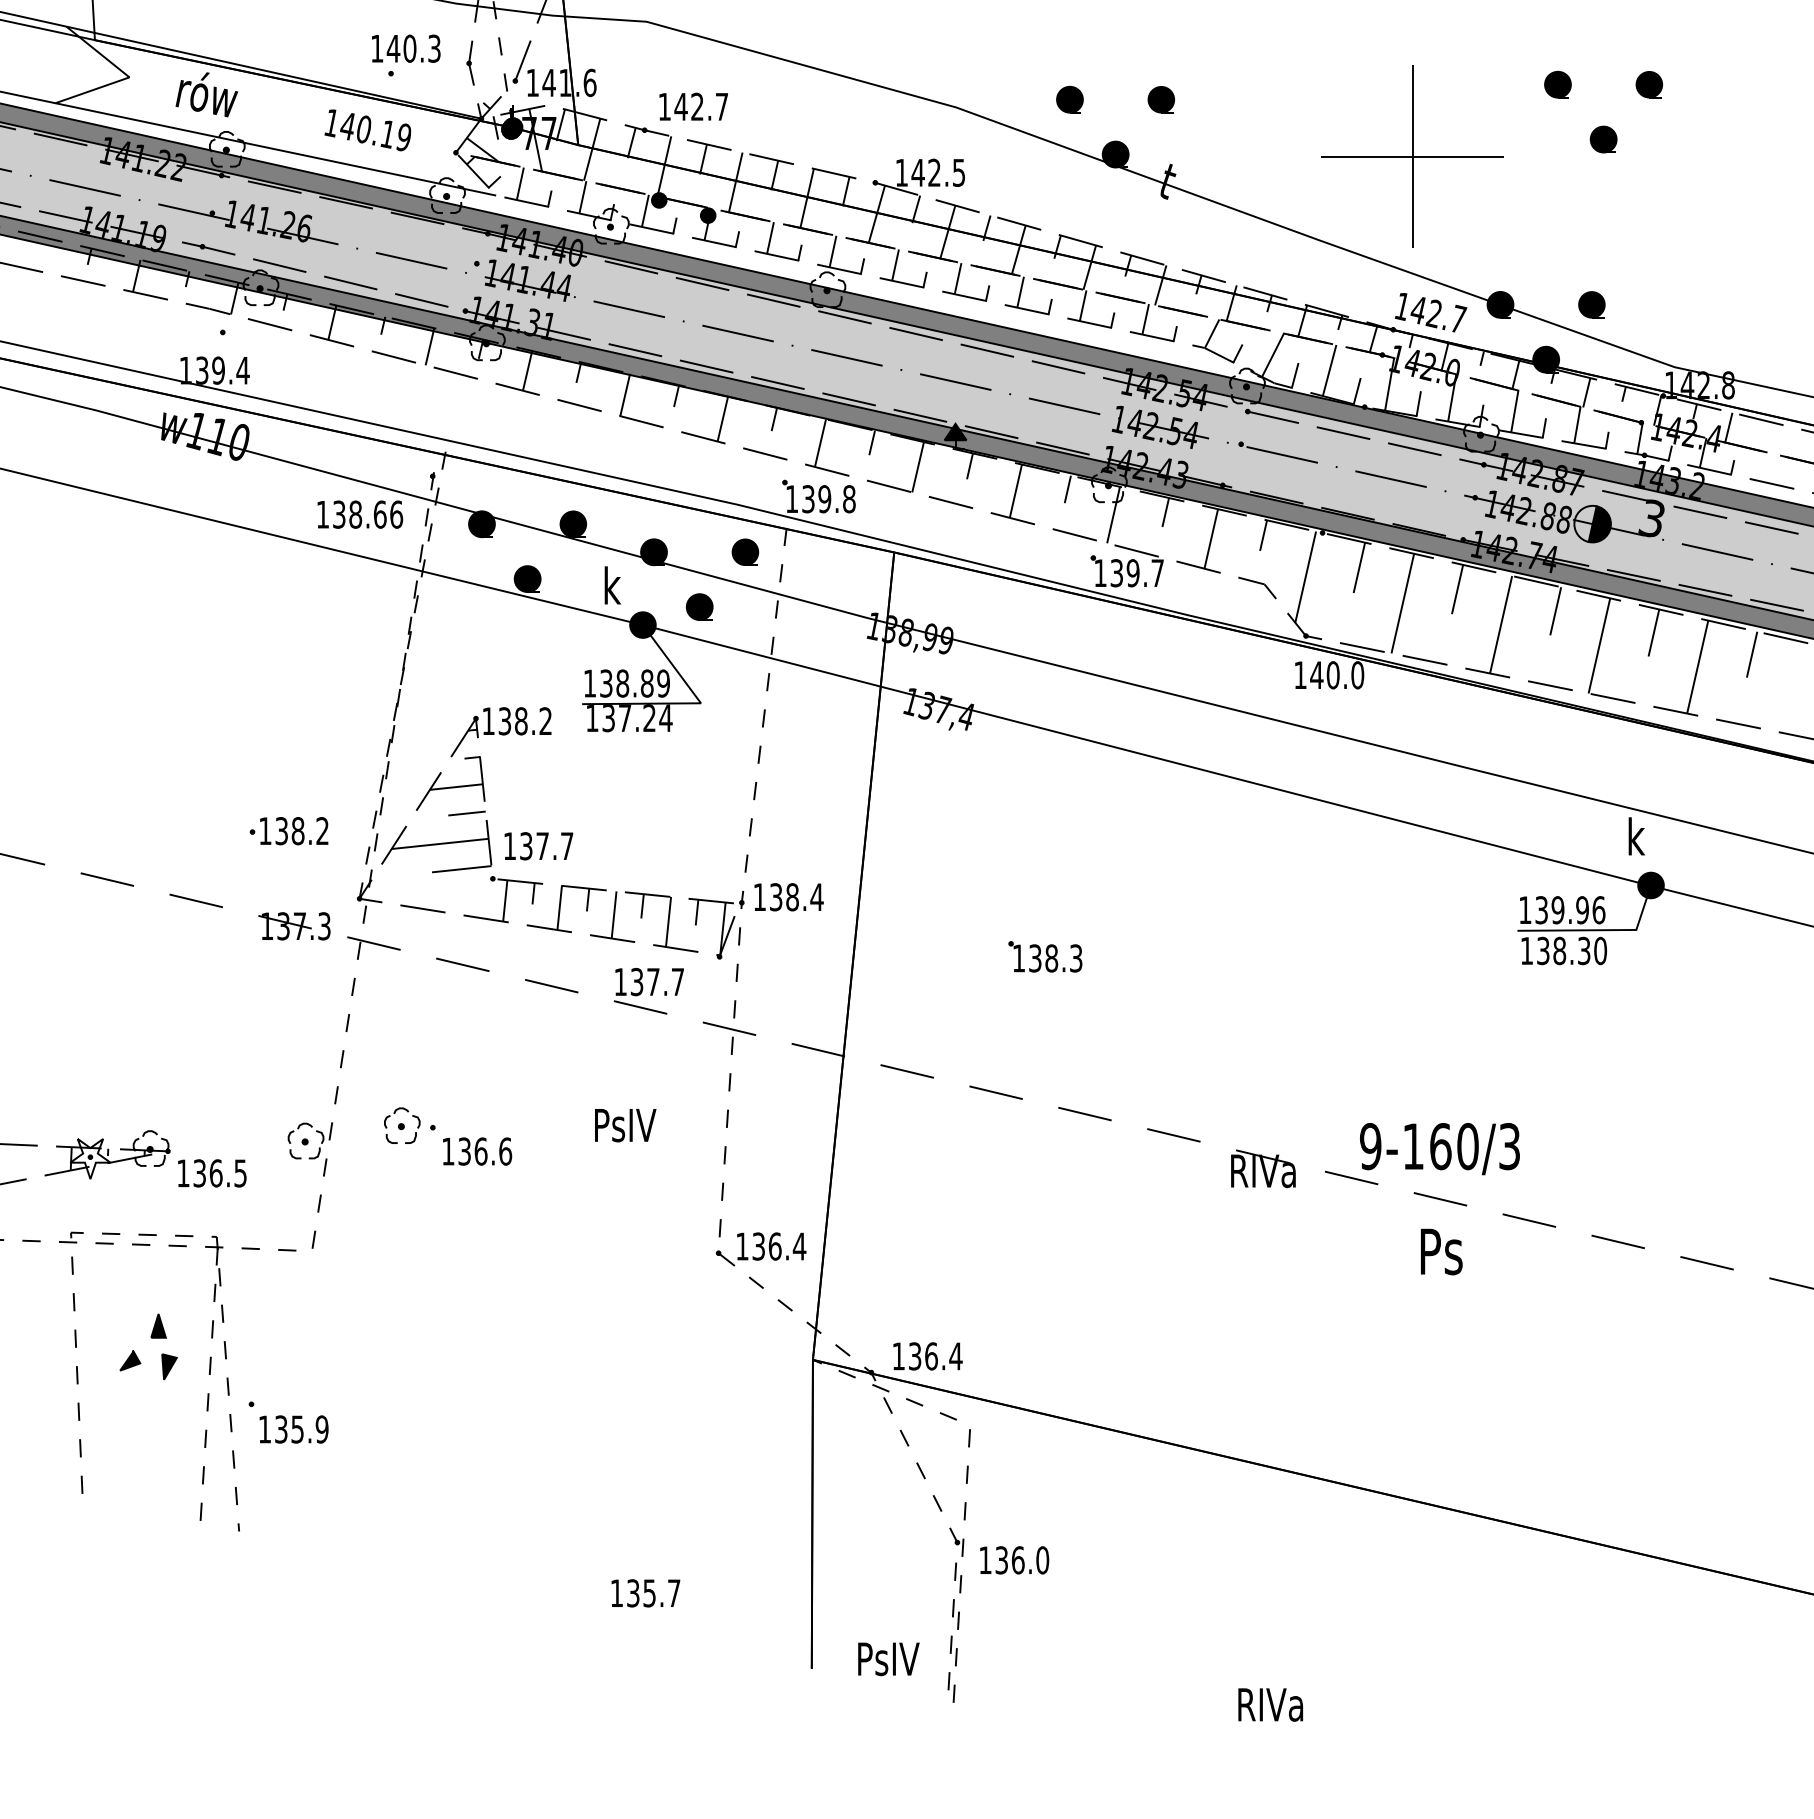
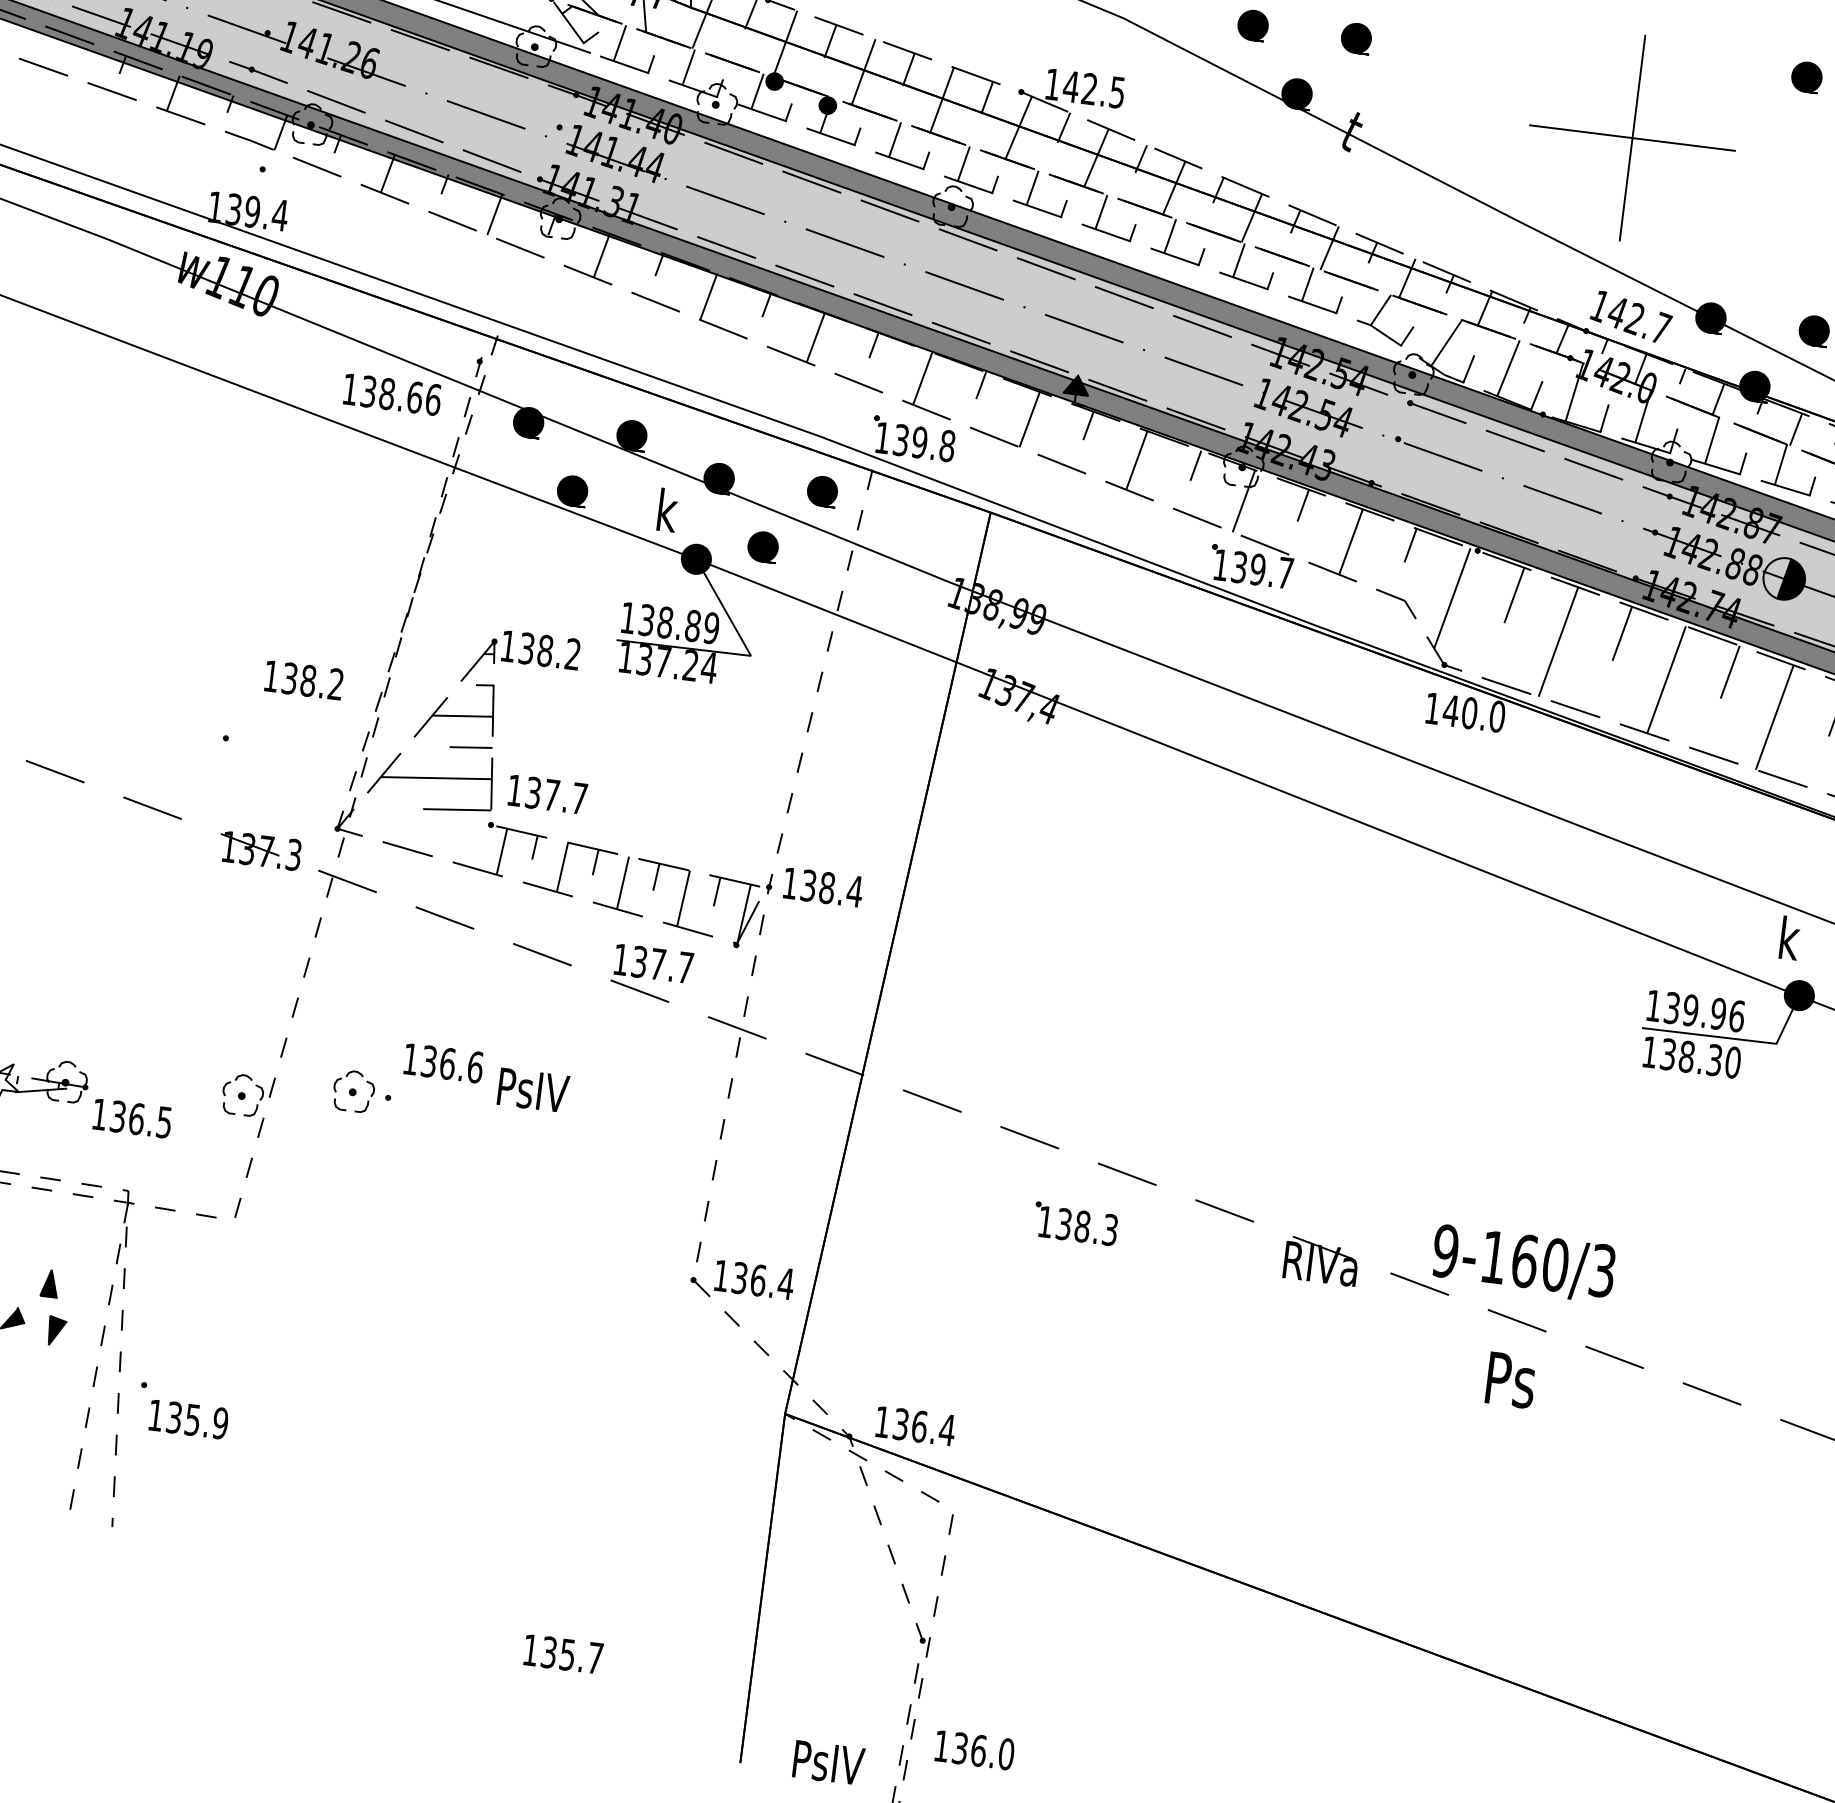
text: (294, 831) -> (304, 680), moved
part: (1045, 956) -> (1075, 1223), moved
text: (625, 1125) -> (533, 1090), moved
text: (477, 1151) -> (443, 1063), moved
text: (1014, 1560) -> (974, 1750), moved

